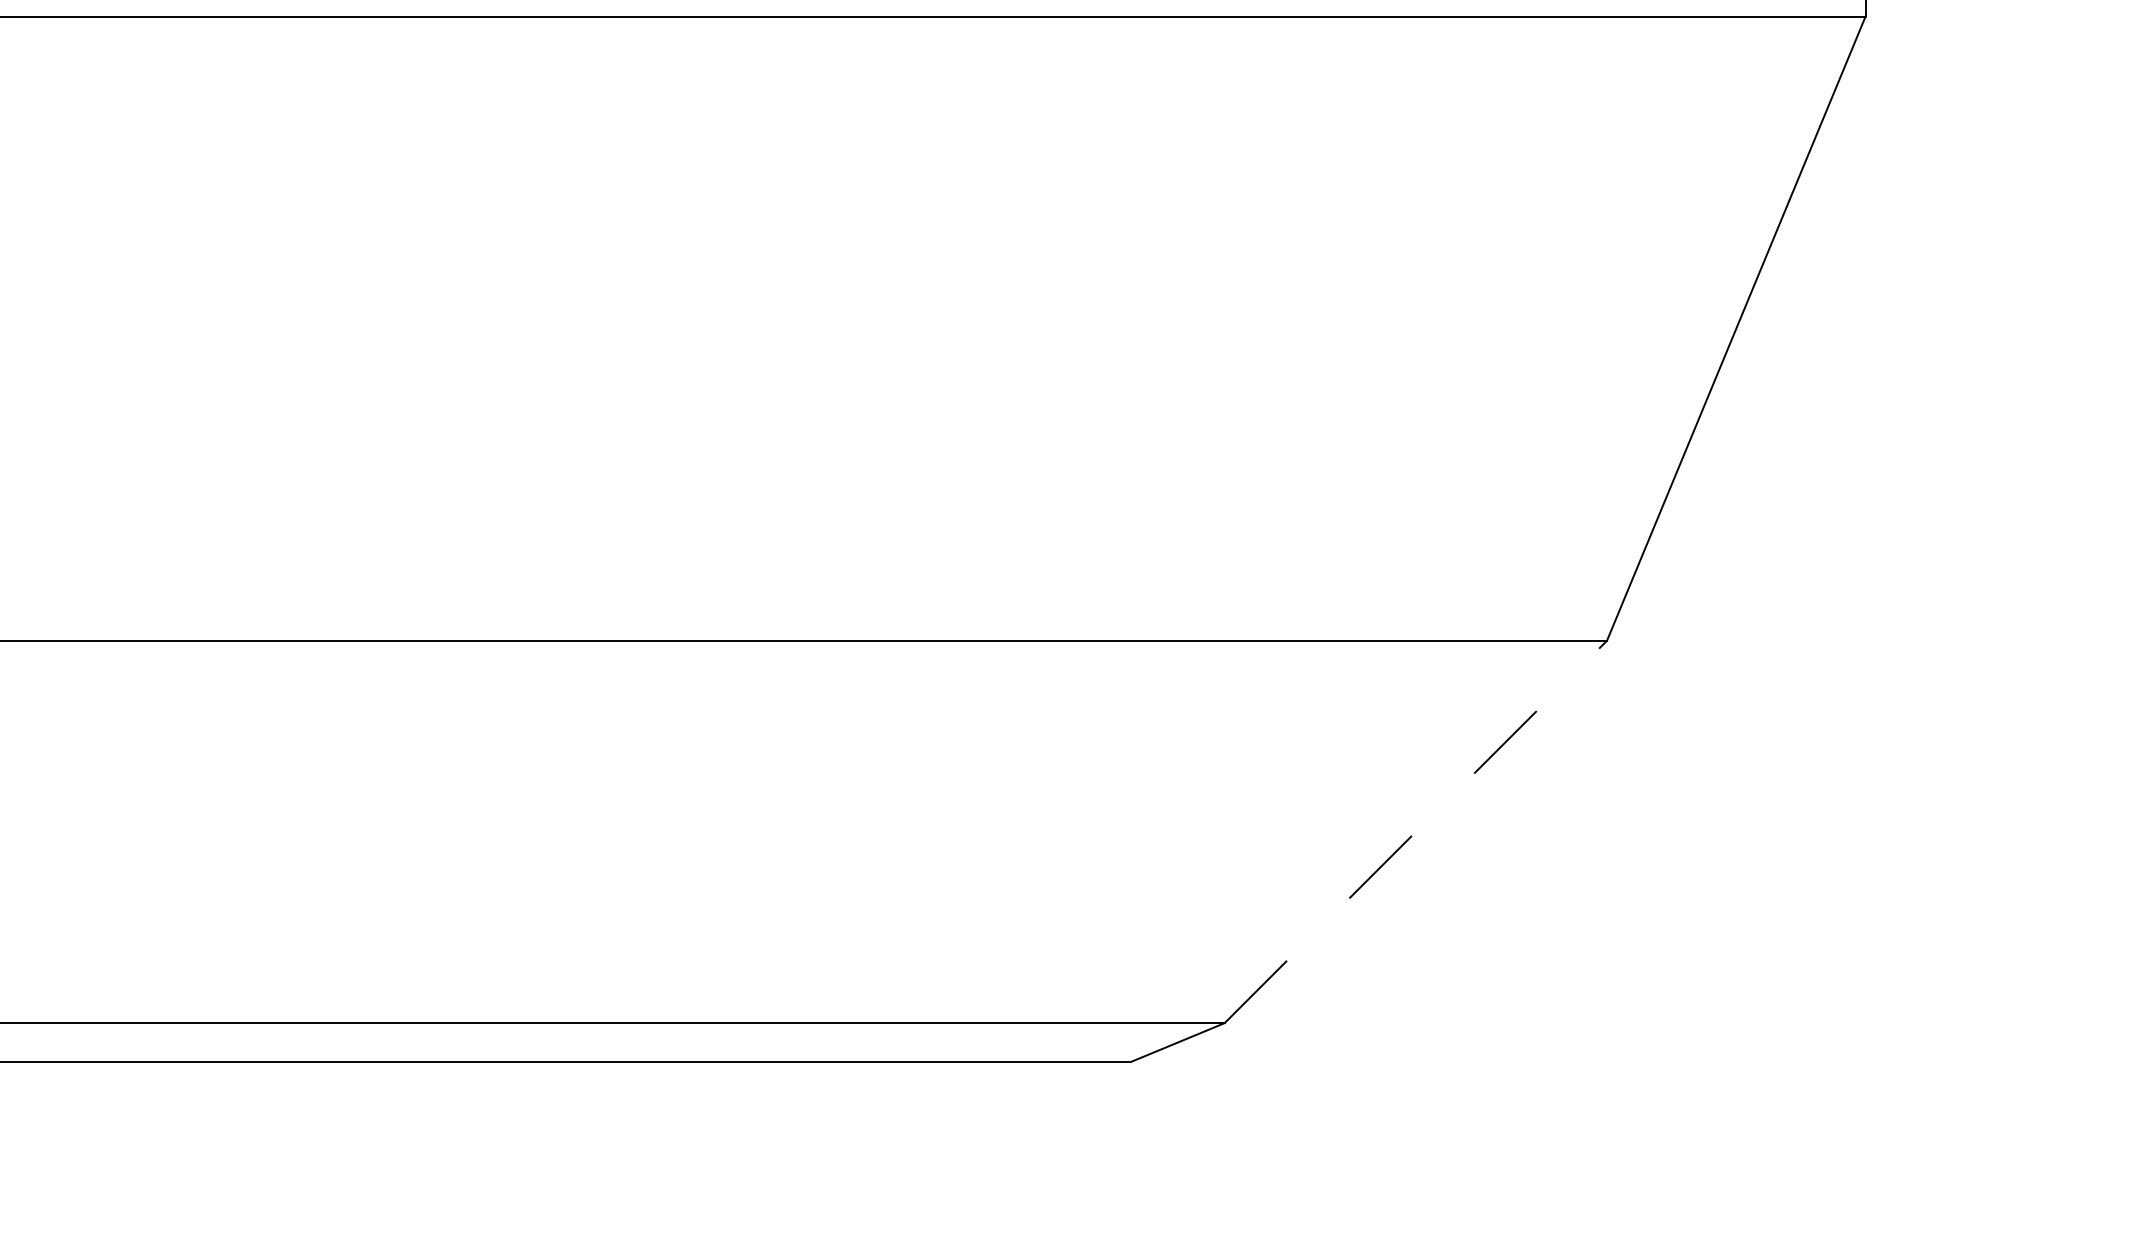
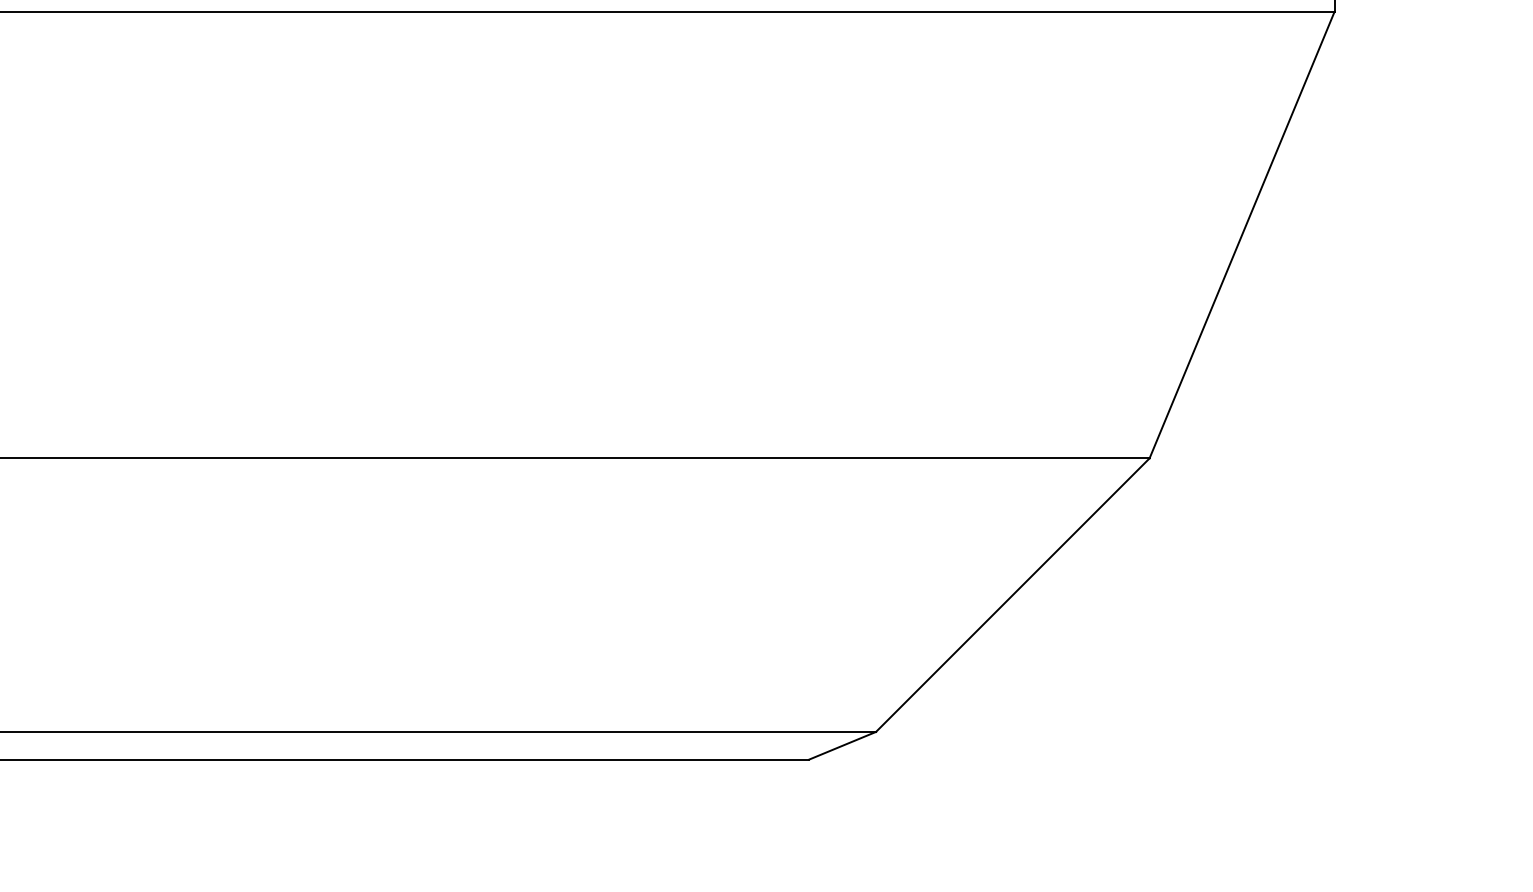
line: (1416, 831) -> (1013, 594), dashed -> solid

